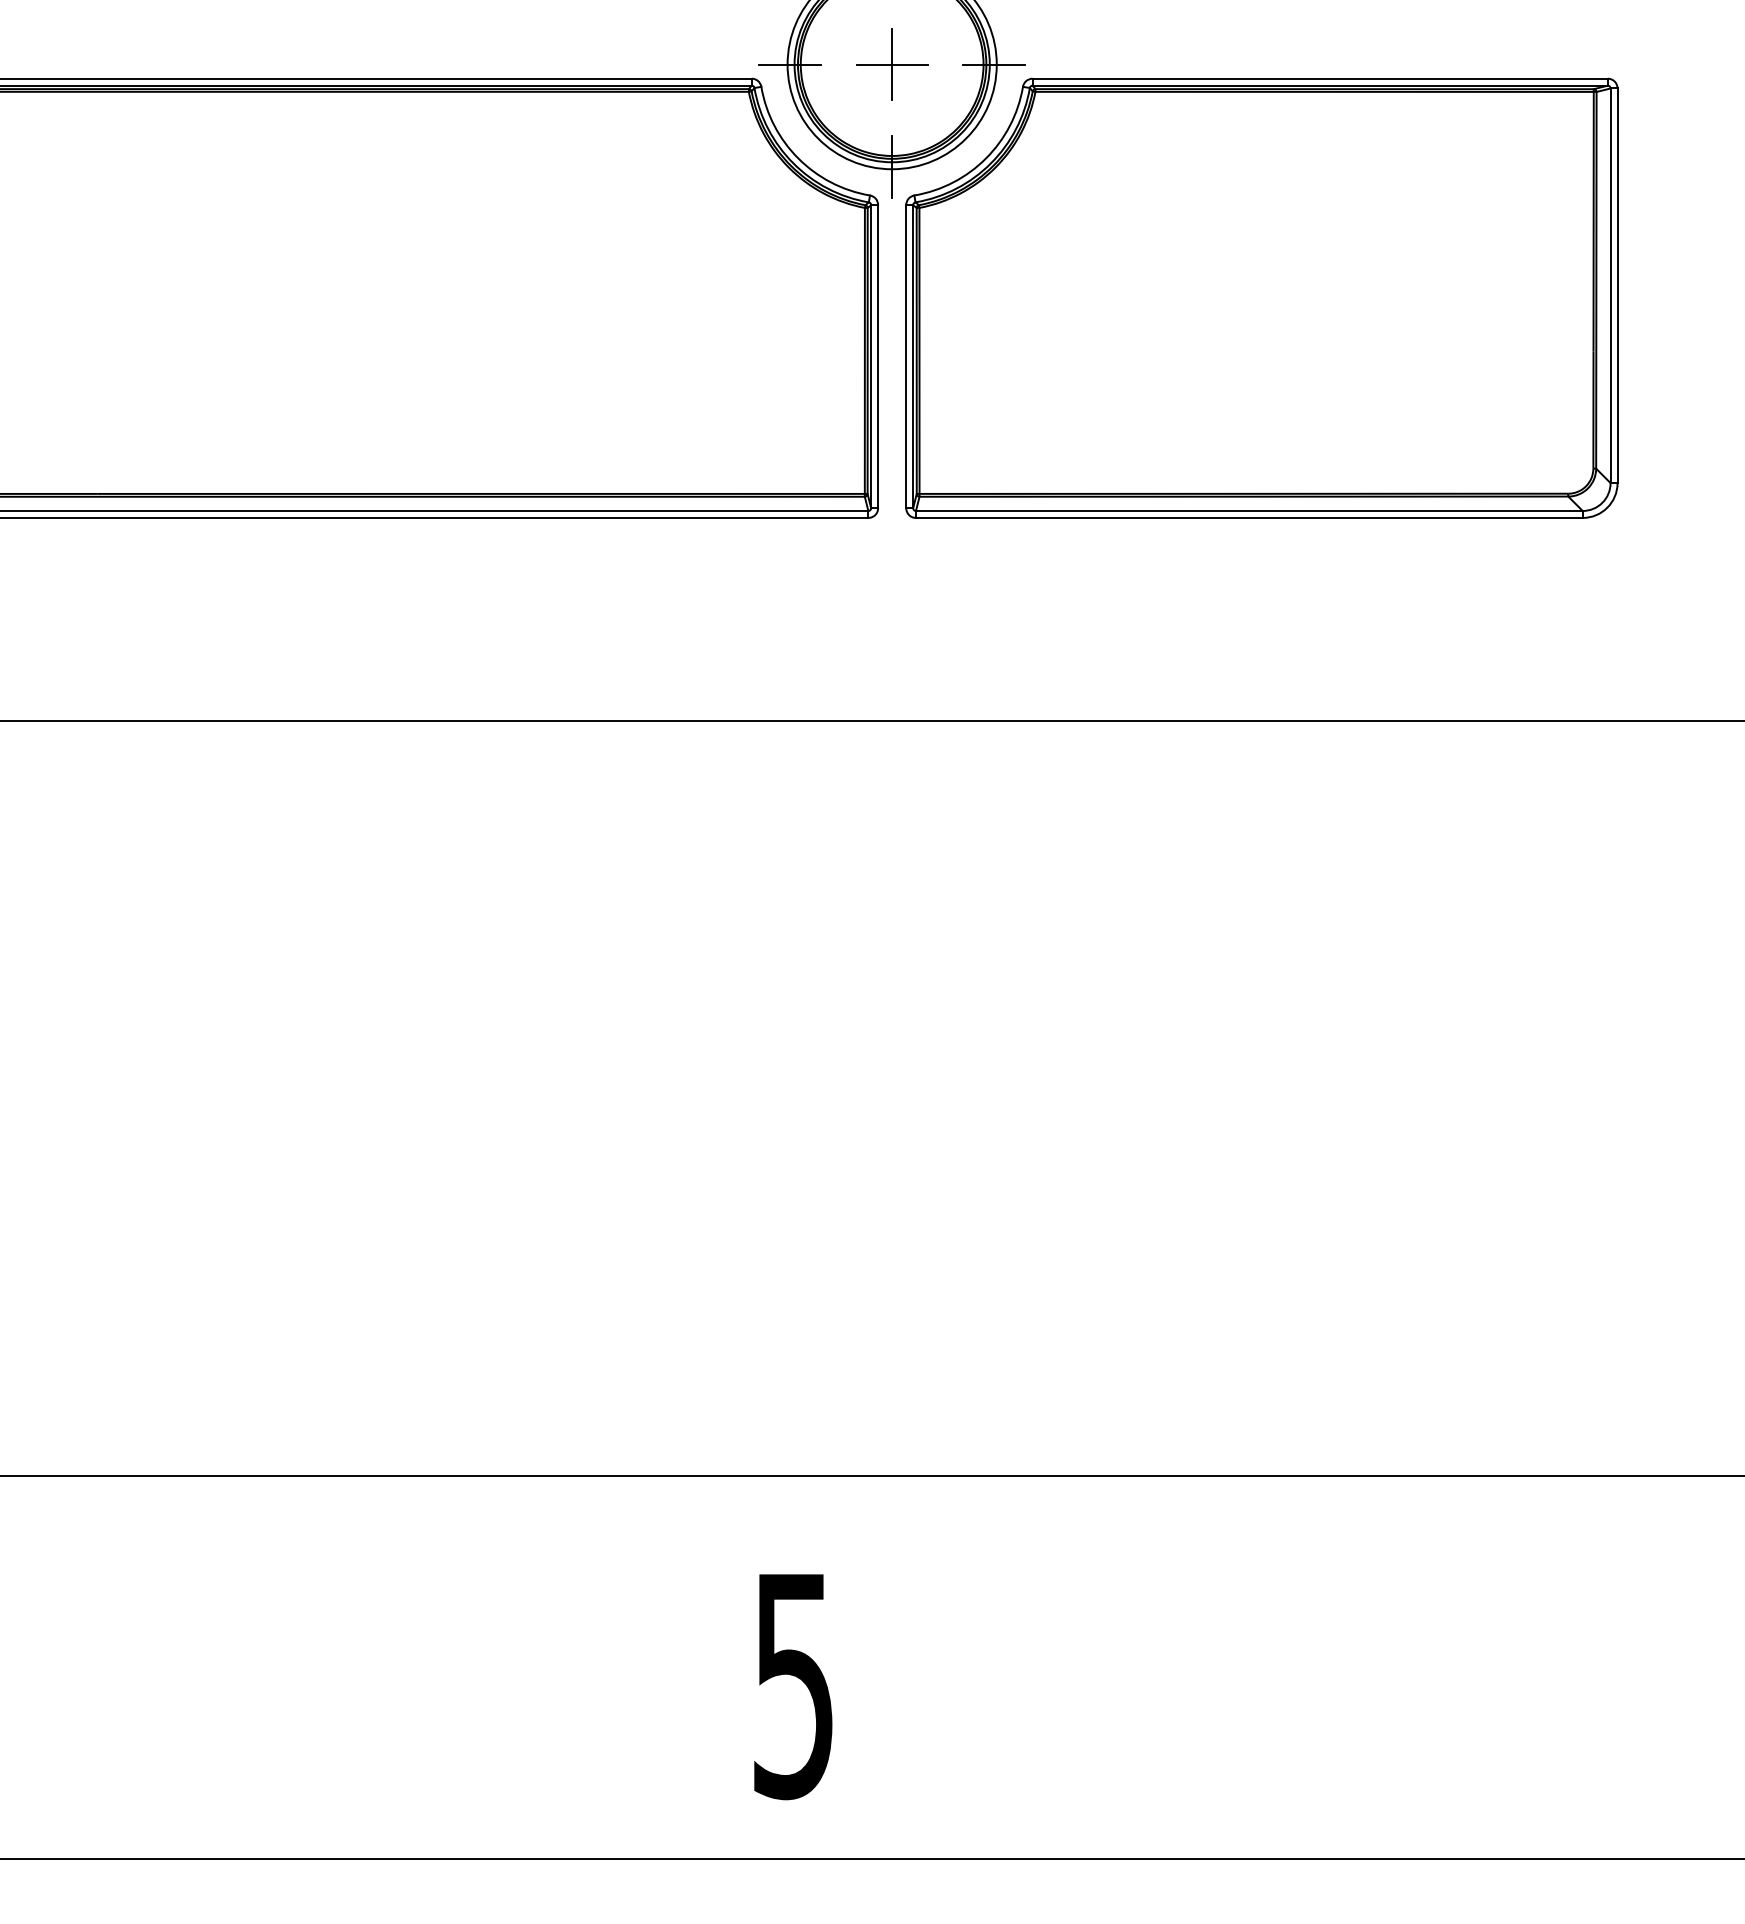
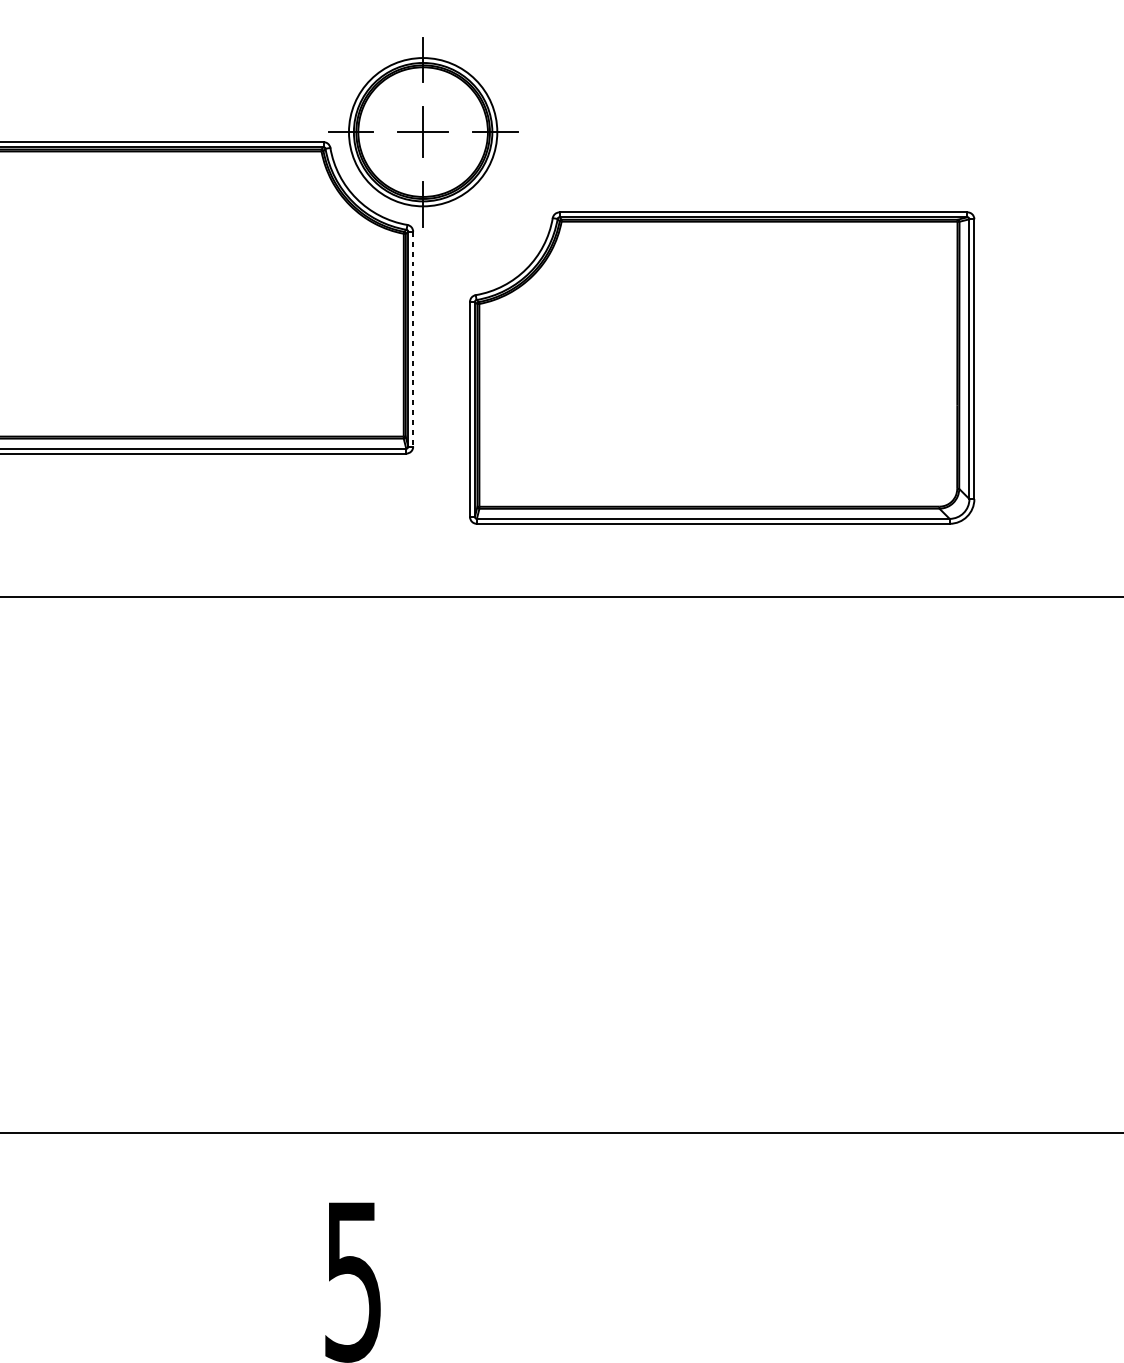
part: (1261, 297) -> (721, 367), moved
line: (878, 356) -> (413, 339), solid -> dashed

